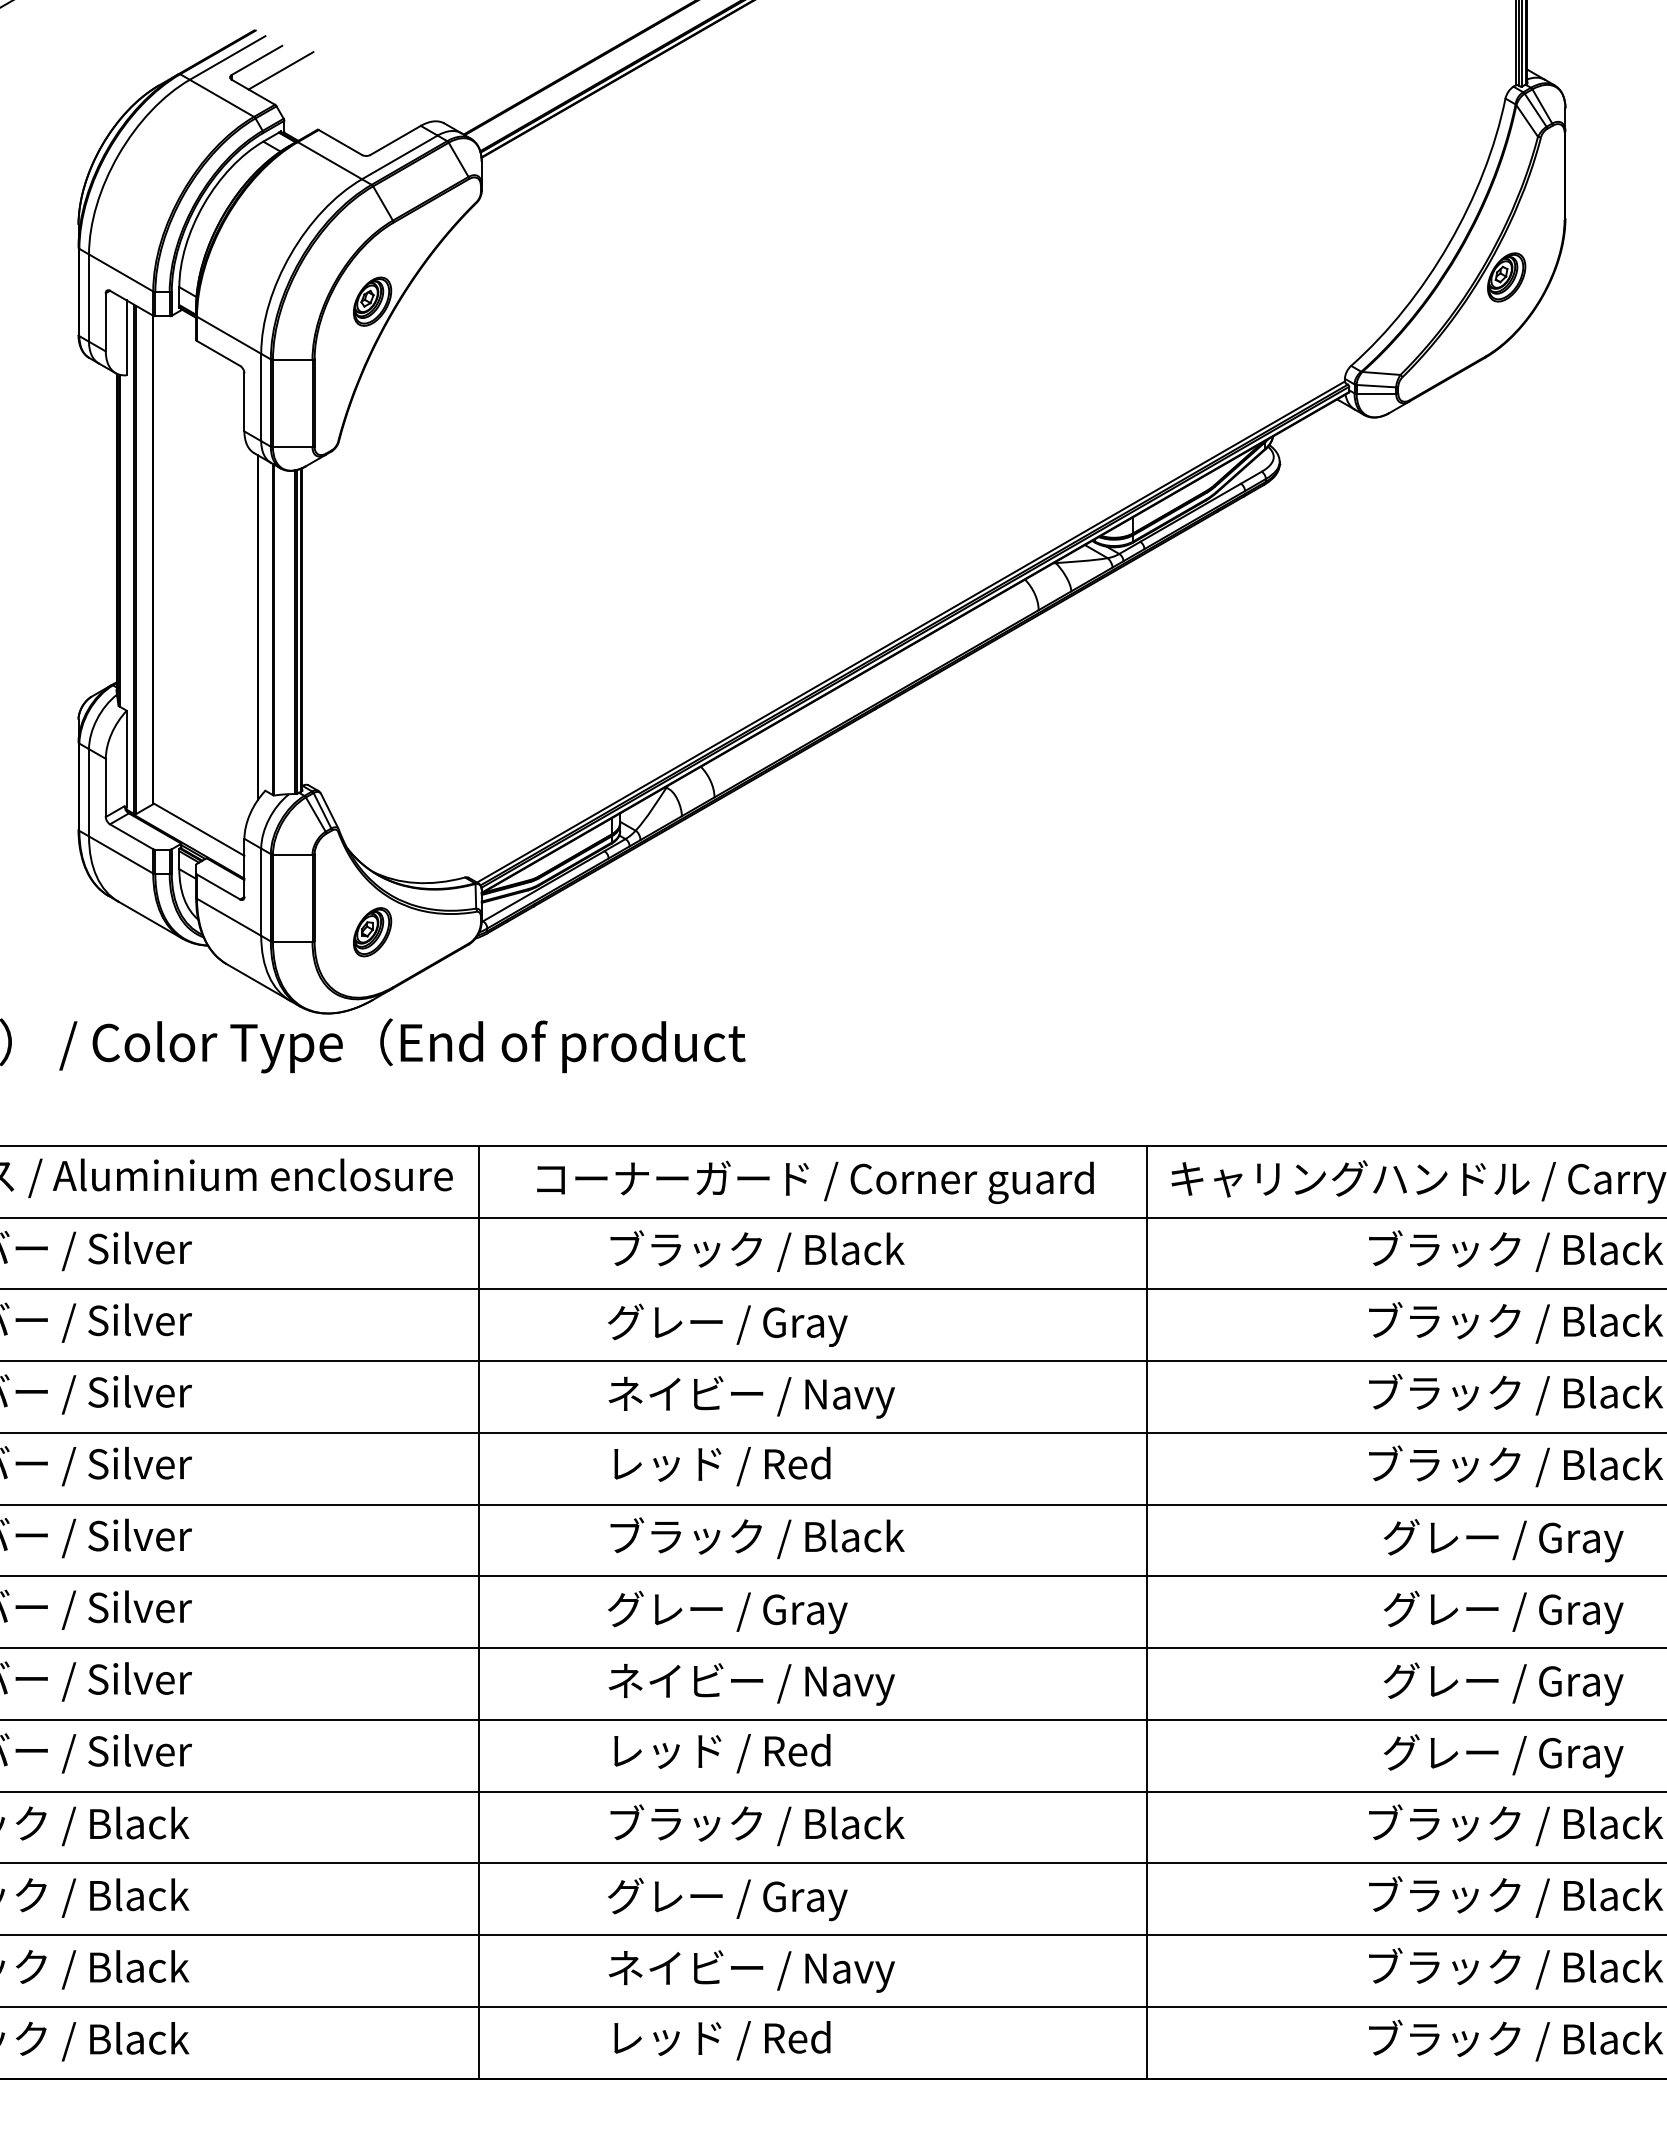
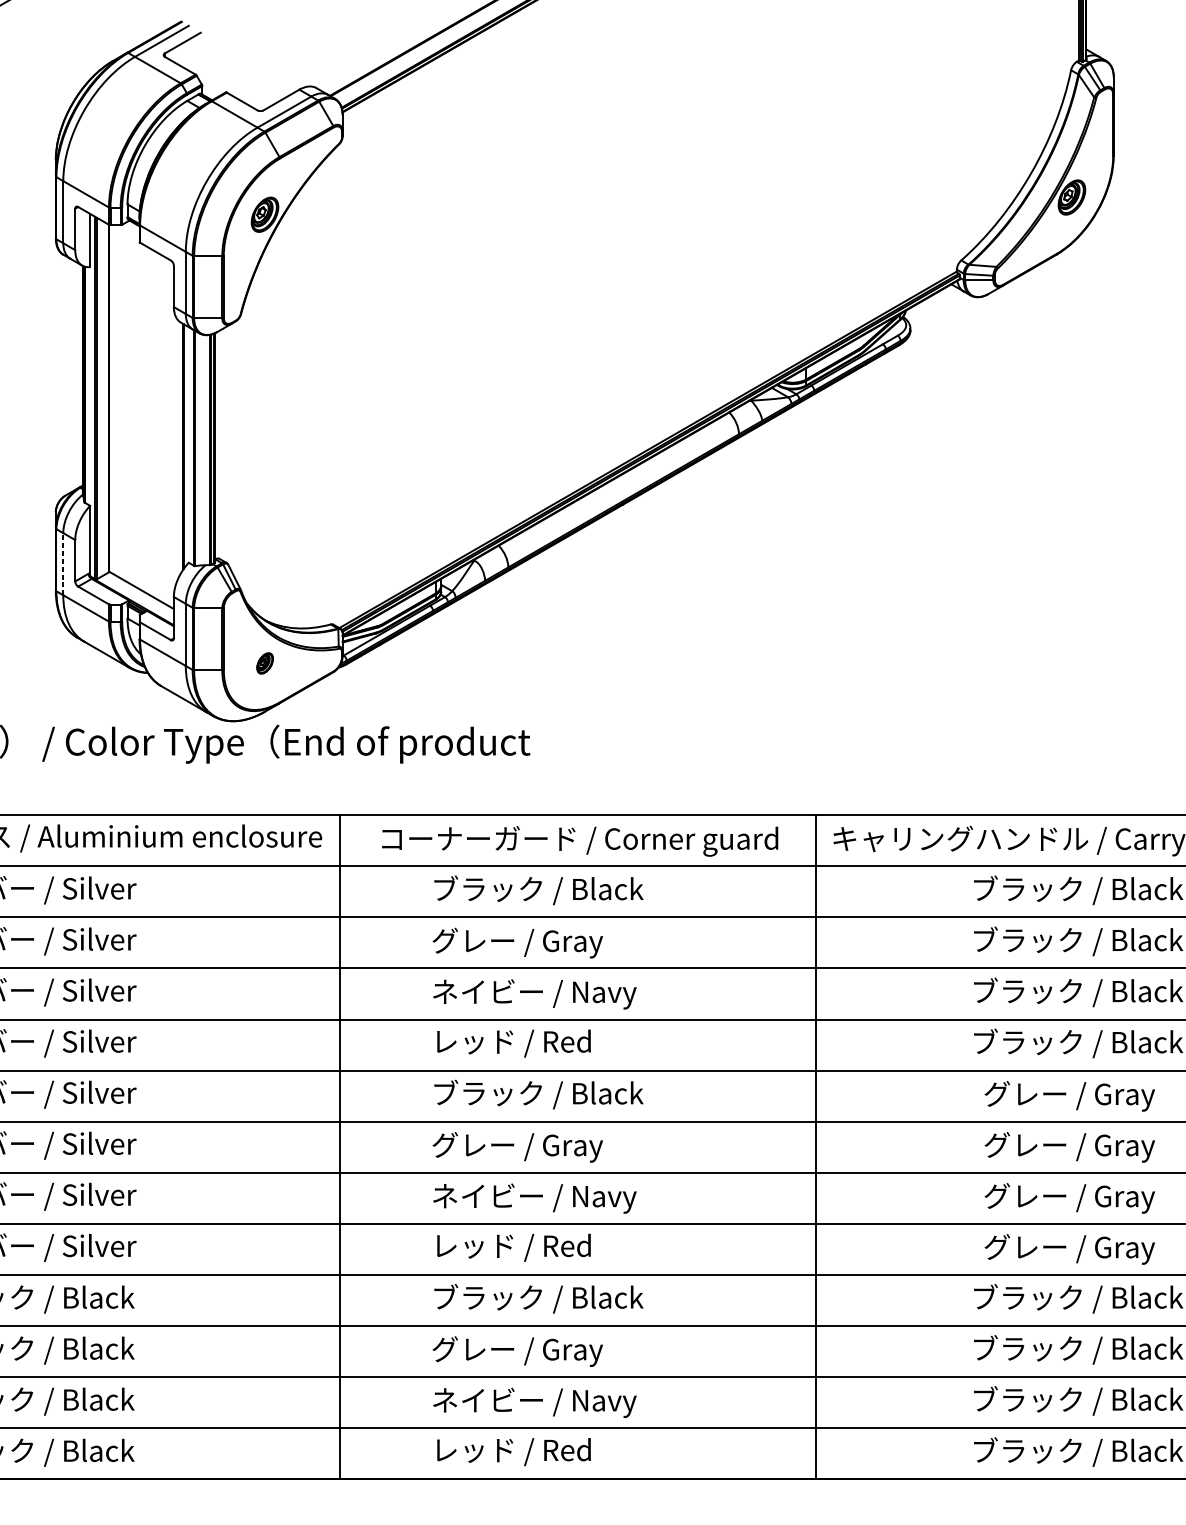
line: (280, 70) -> (199, 50), removed
line: (89, 792) -> (63, 563), solid -> dashed
part: (372, 932) -> (264, 663), size x0.6

